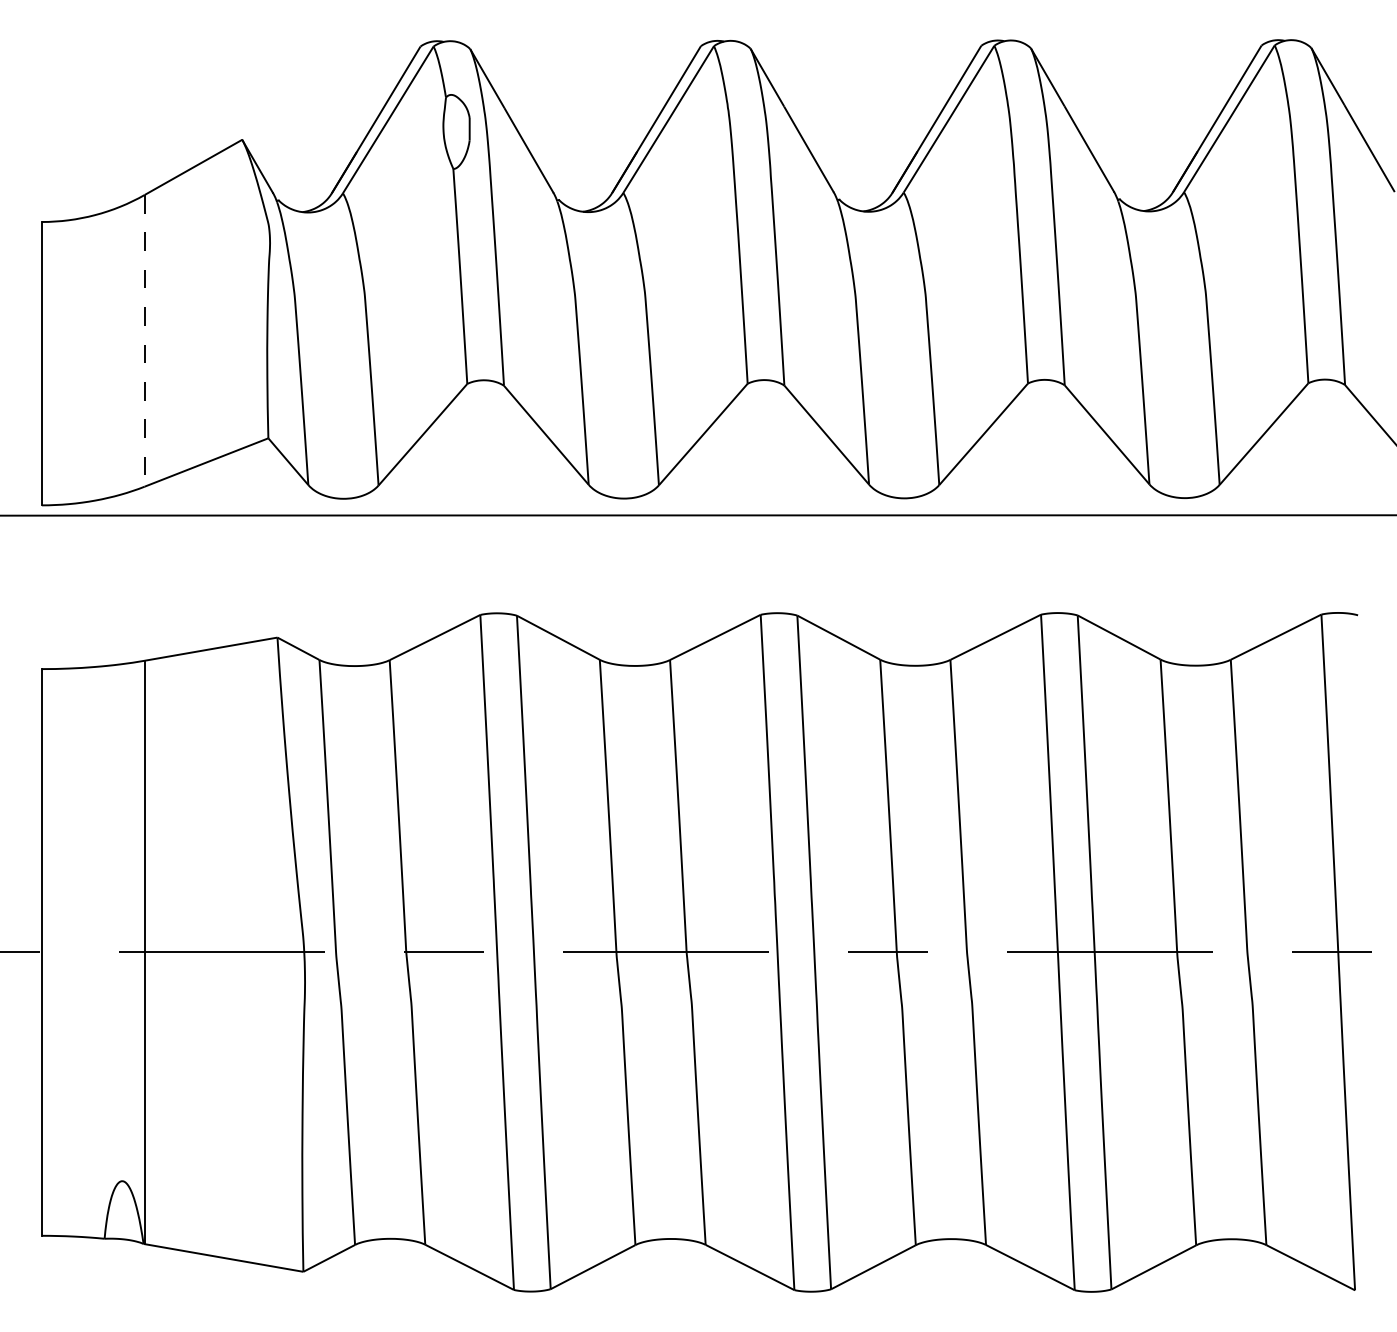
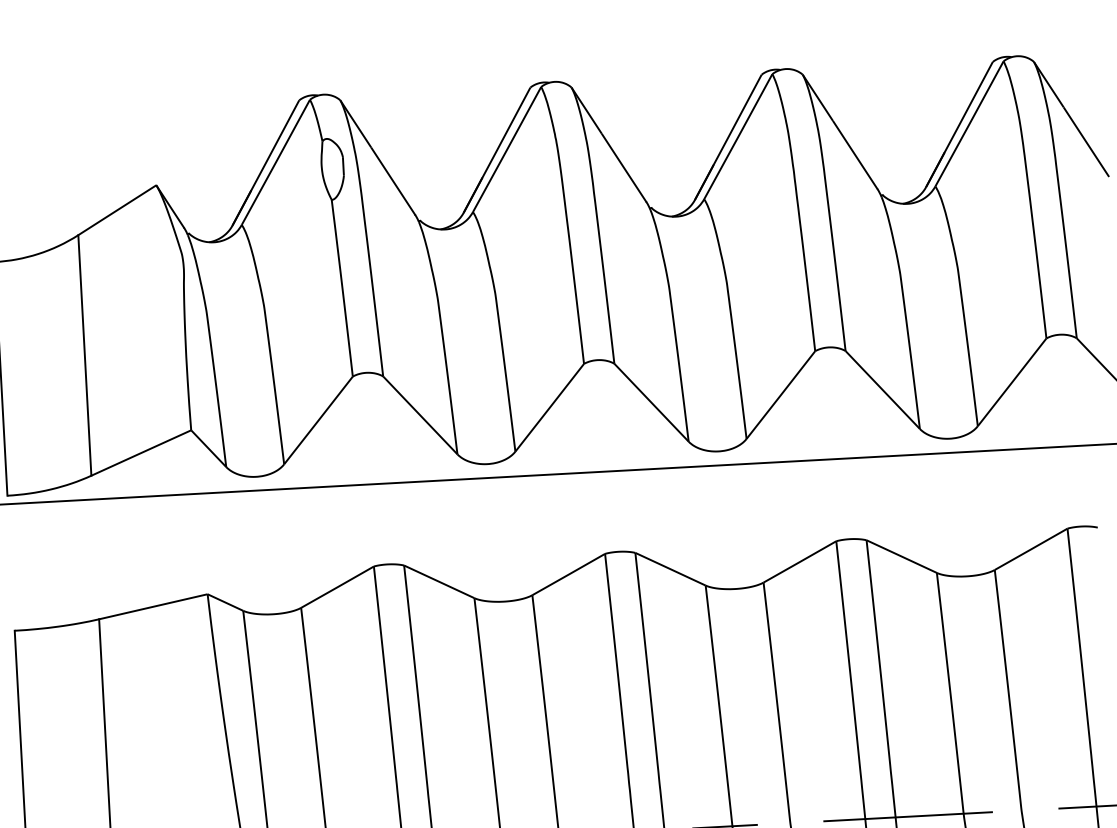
line: (144, 340) -> (84, 355), dashed -> solid

